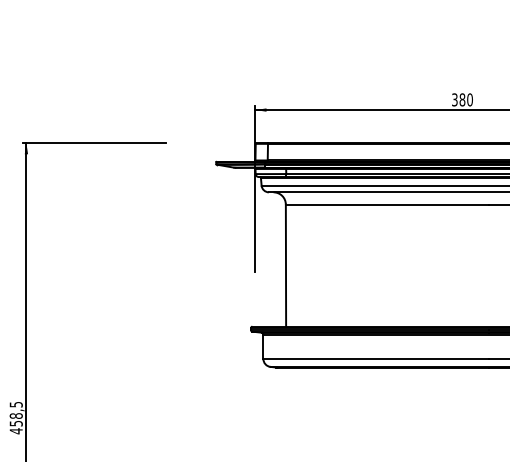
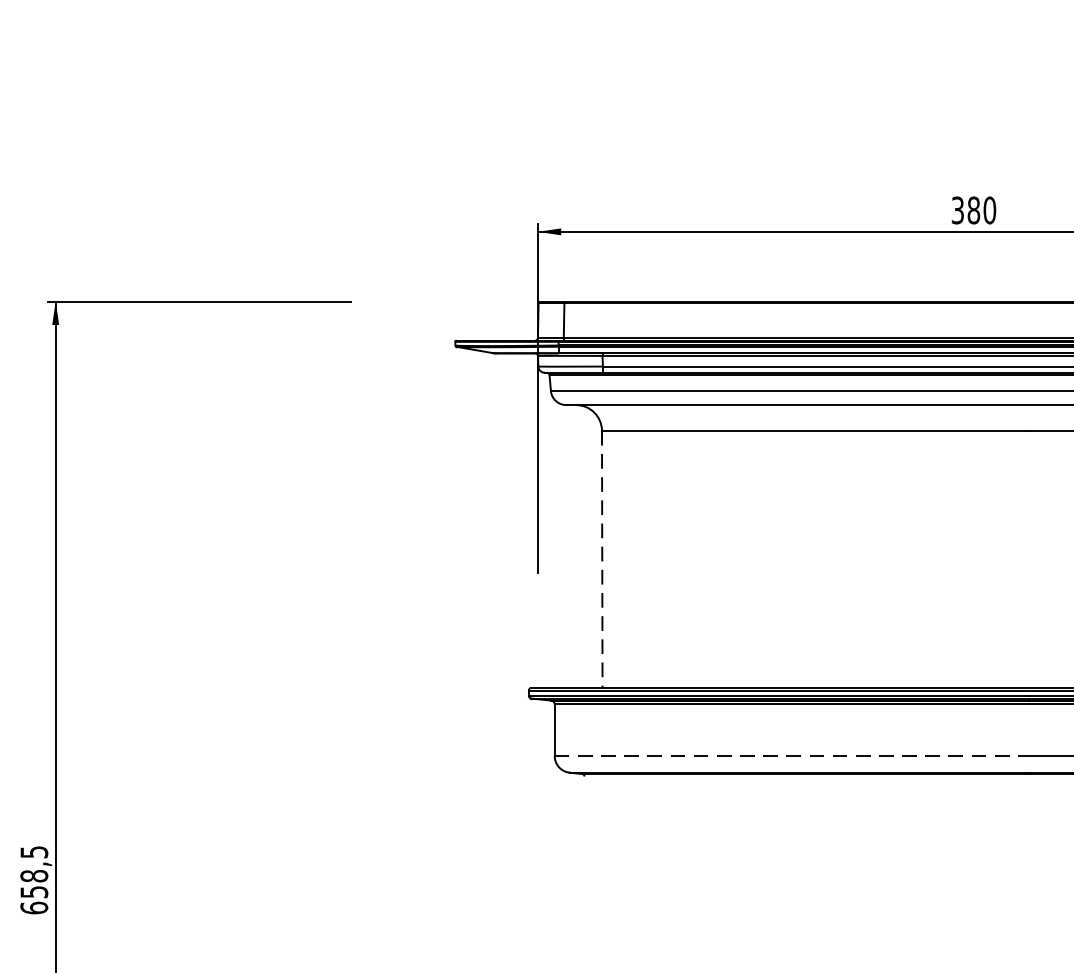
line: (285, 266) -> (601, 561), solid -> dashed
line: (375, 358) -> (790, 754), solid -> dashed
text: (15, 431) -> (32, 908), 458,5 -> 658,5

